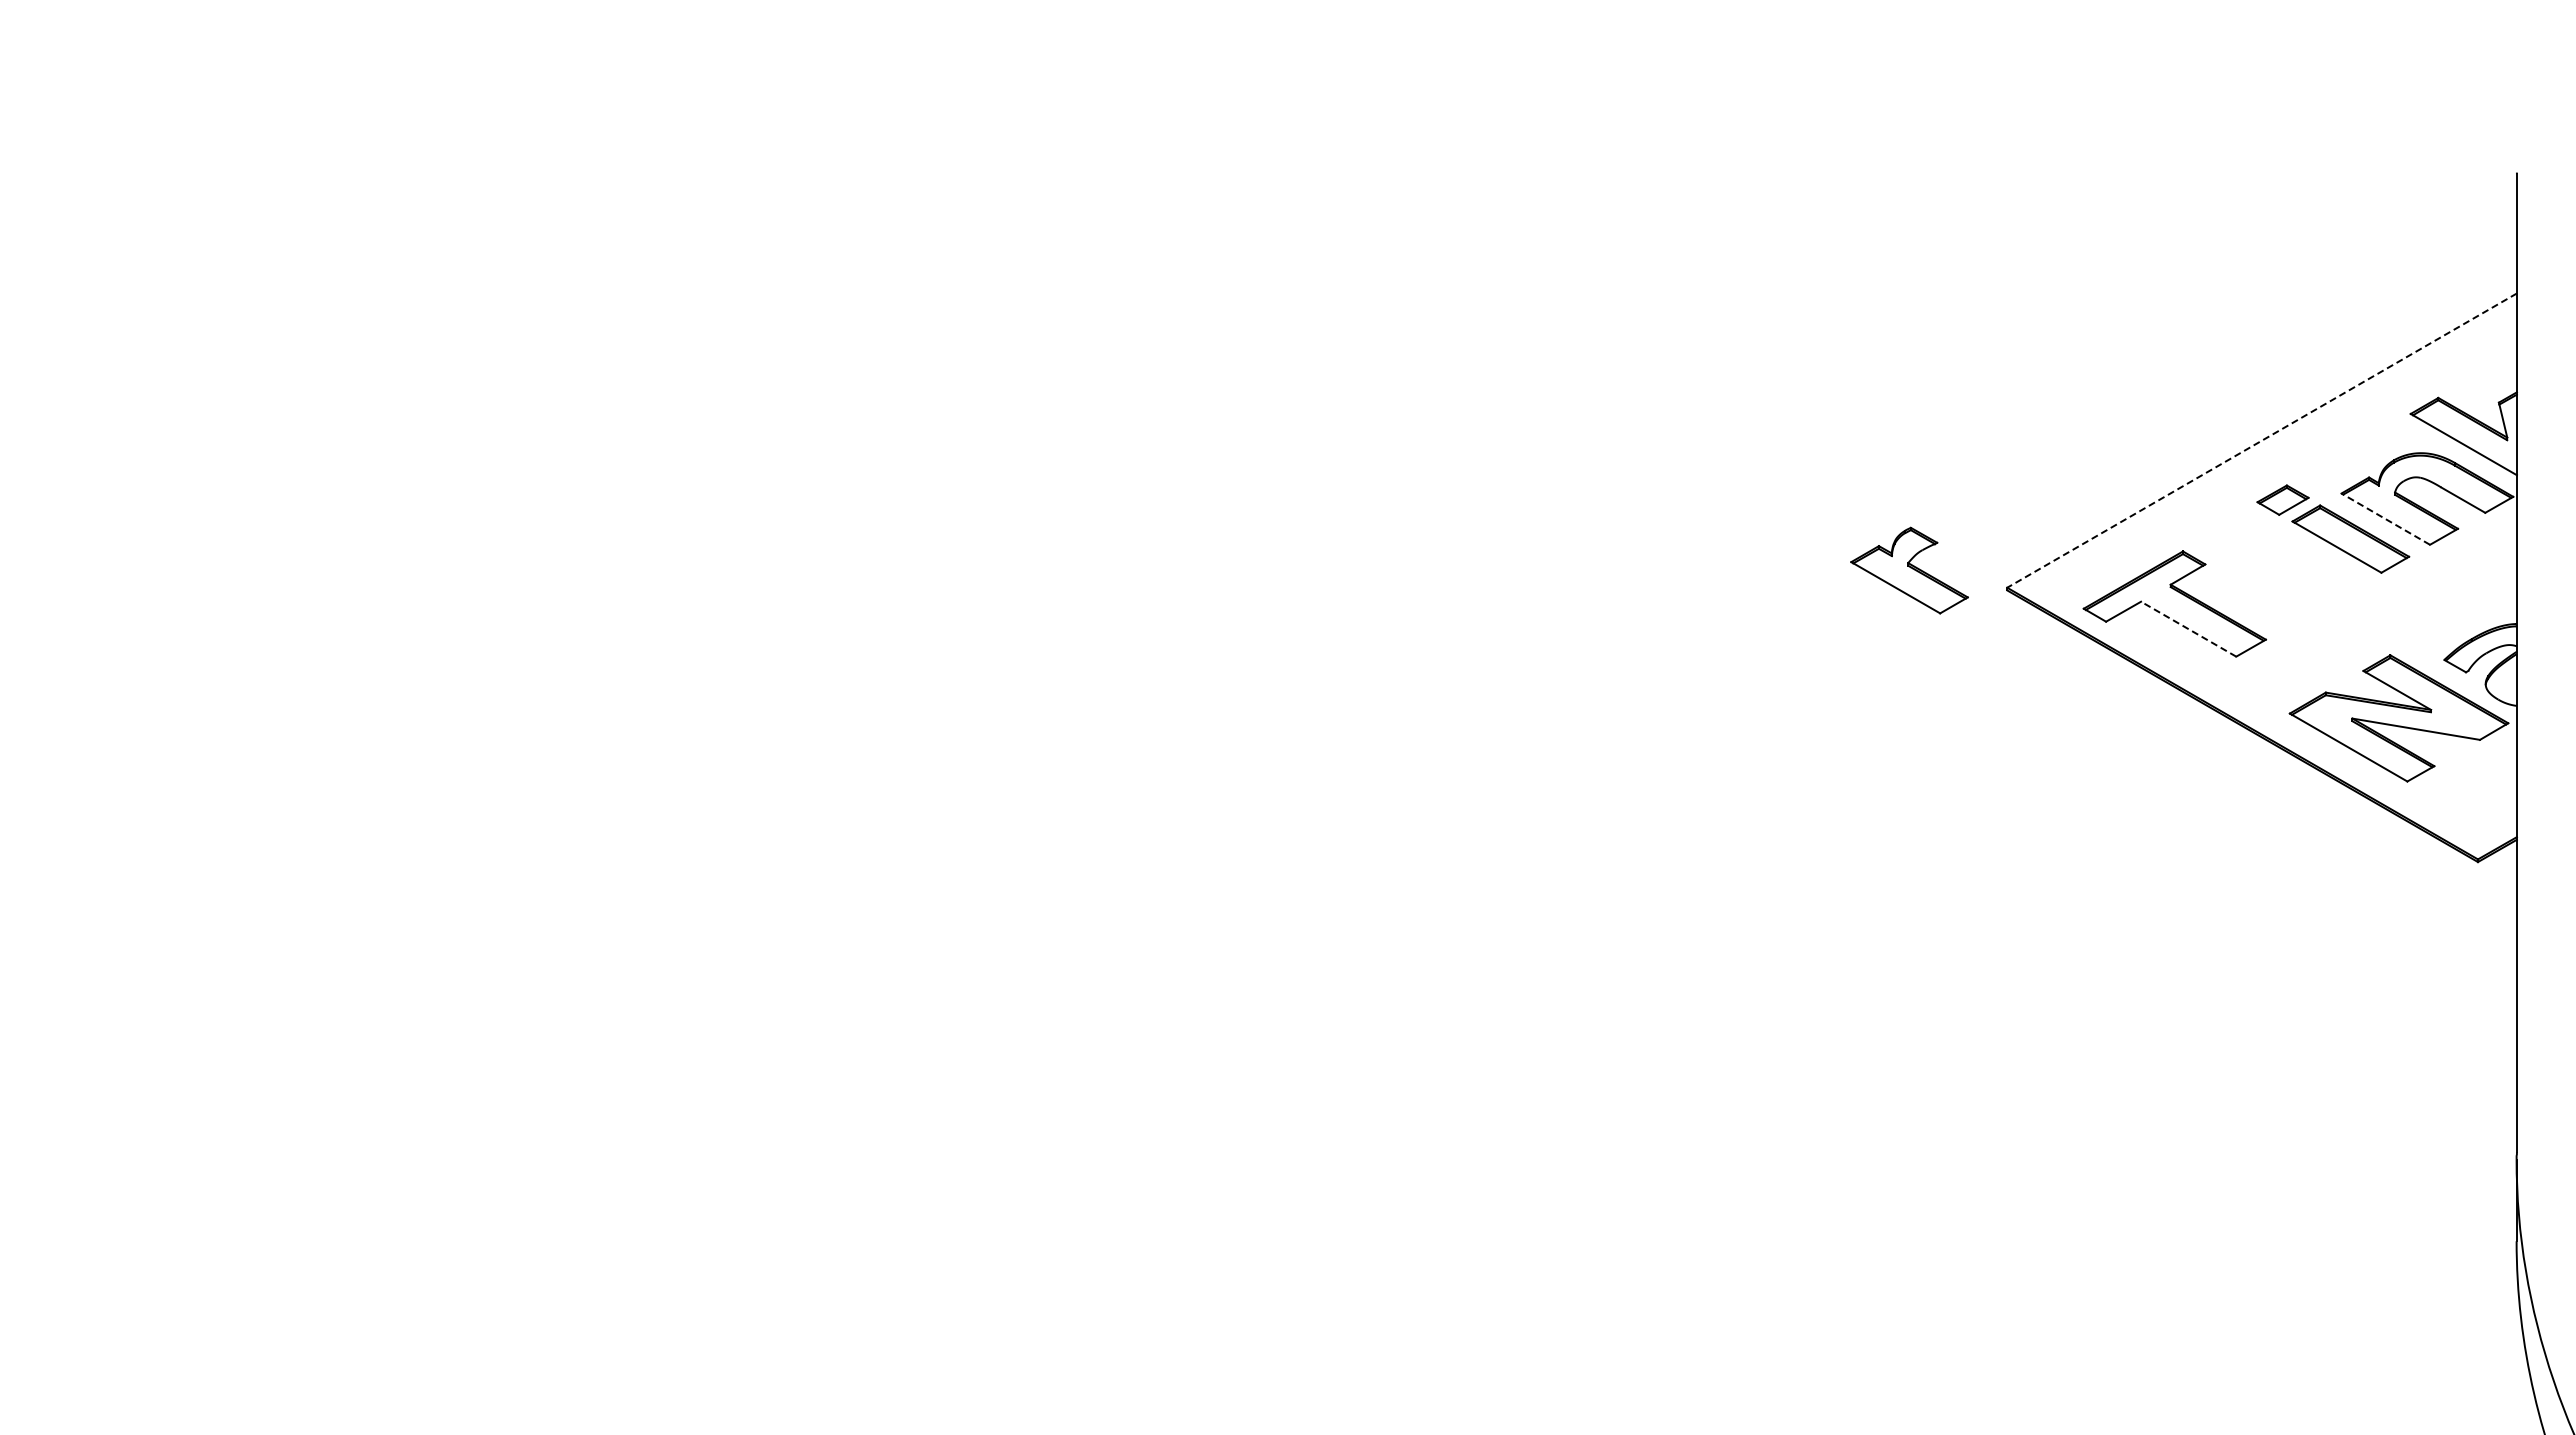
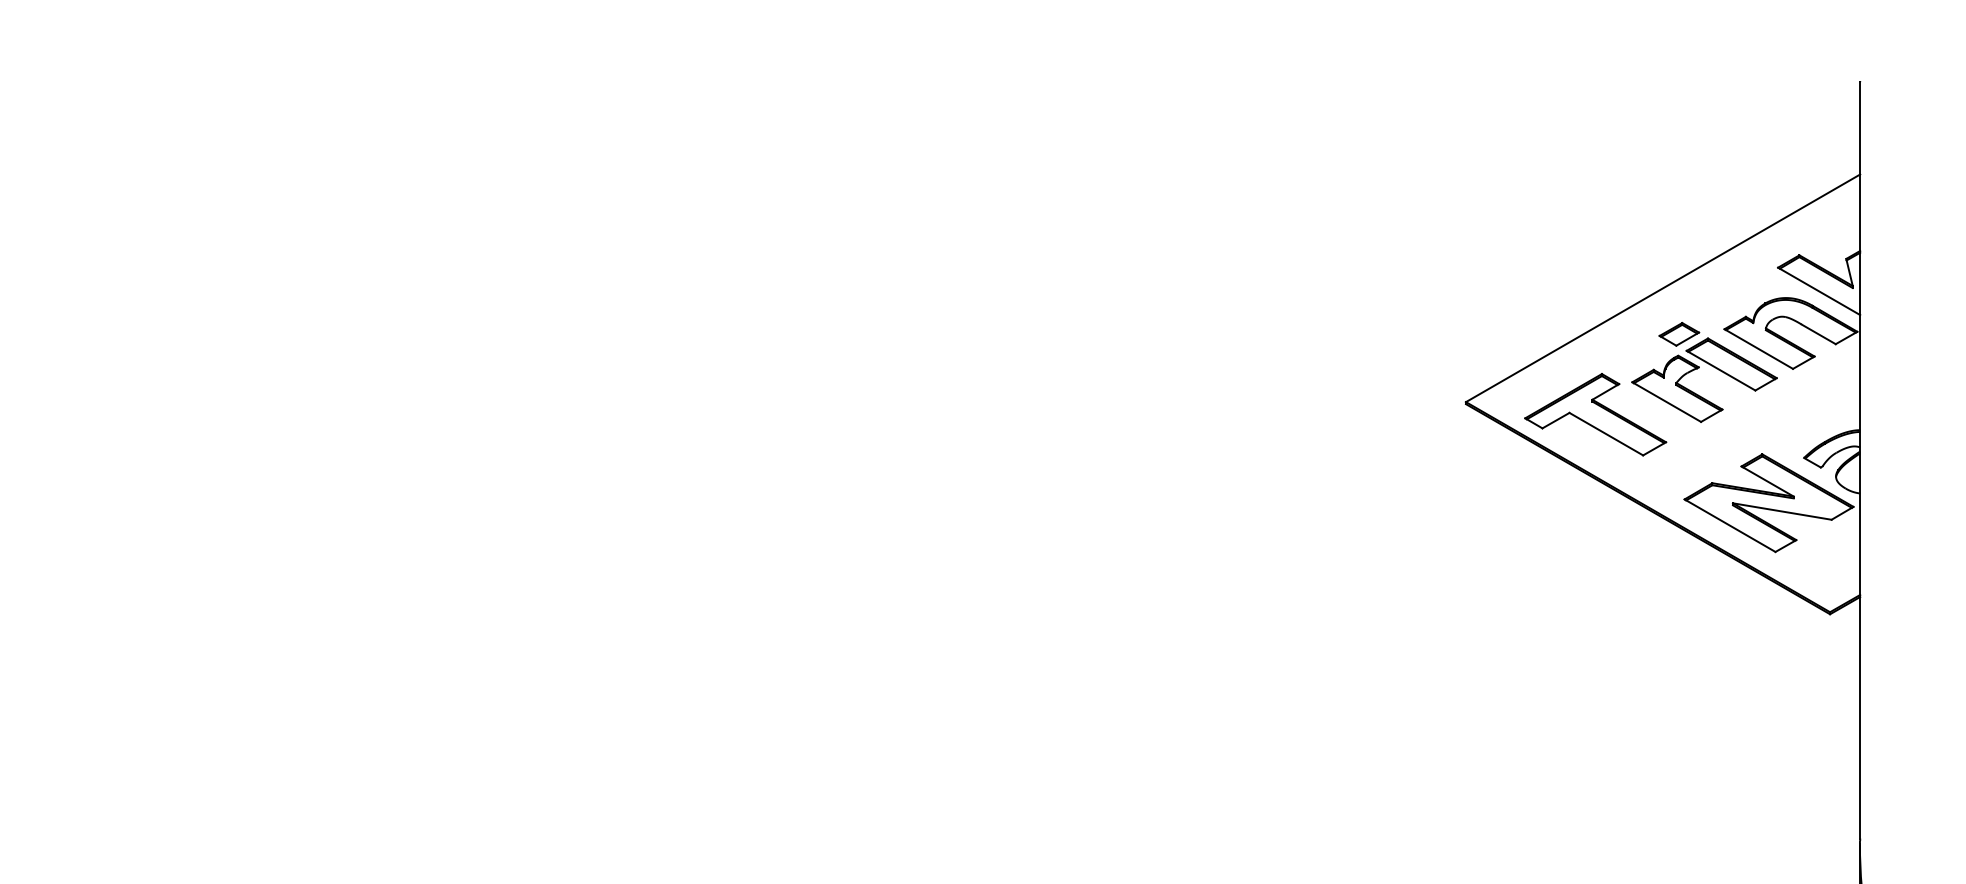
line: (2261, 440) -> (1662, 288), dashed -> solid
line: (2385, 518) -> (1758, 348), dashed -> solid
part: (1909, 570) -> (1677, 388), moved
line: (2188, 629) -> (1606, 434), dashed -> solid

